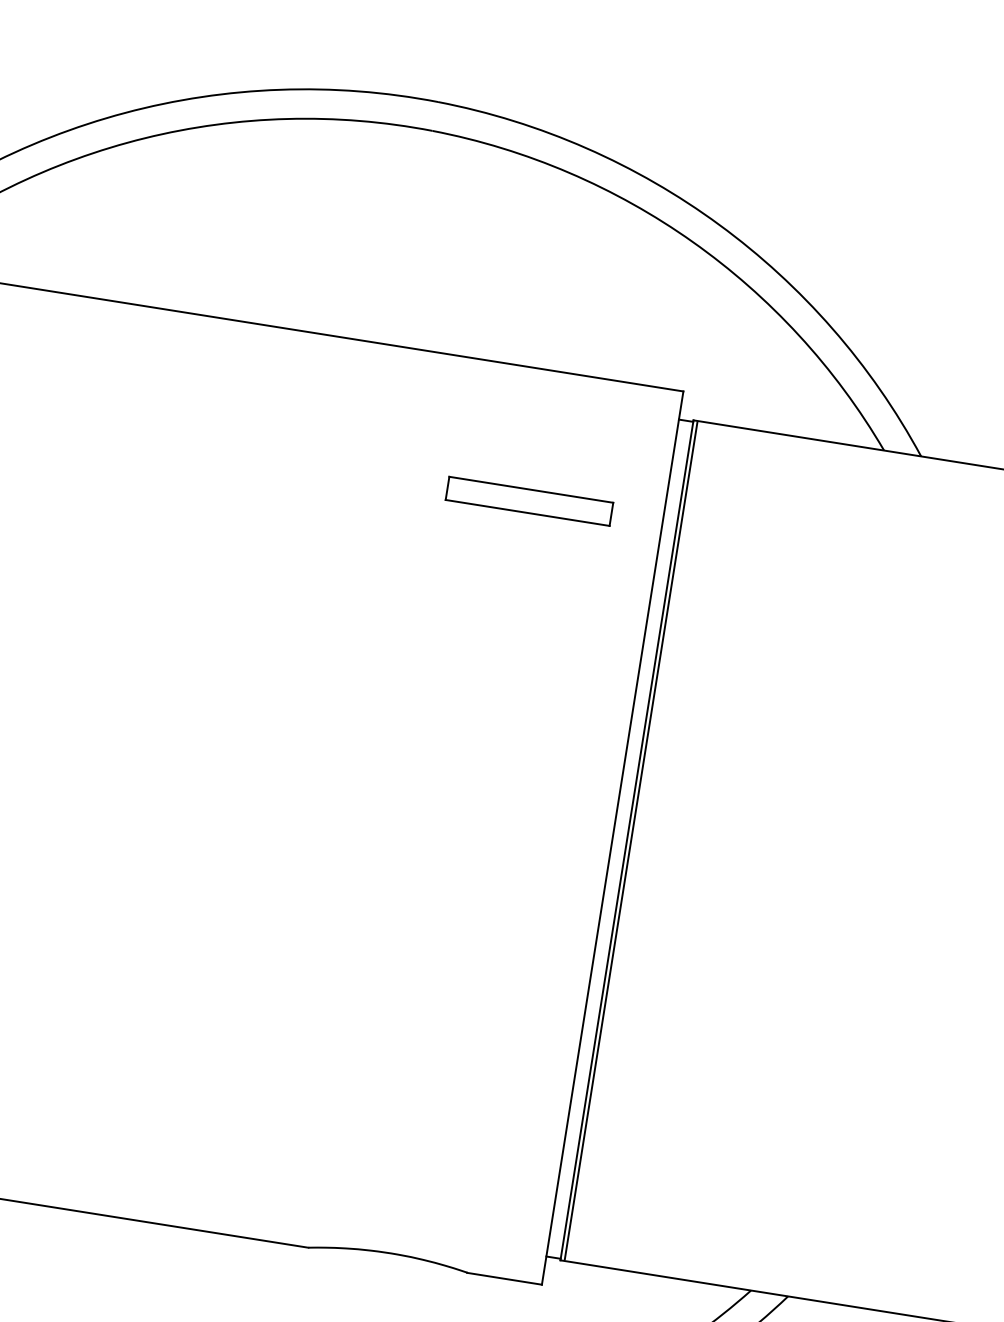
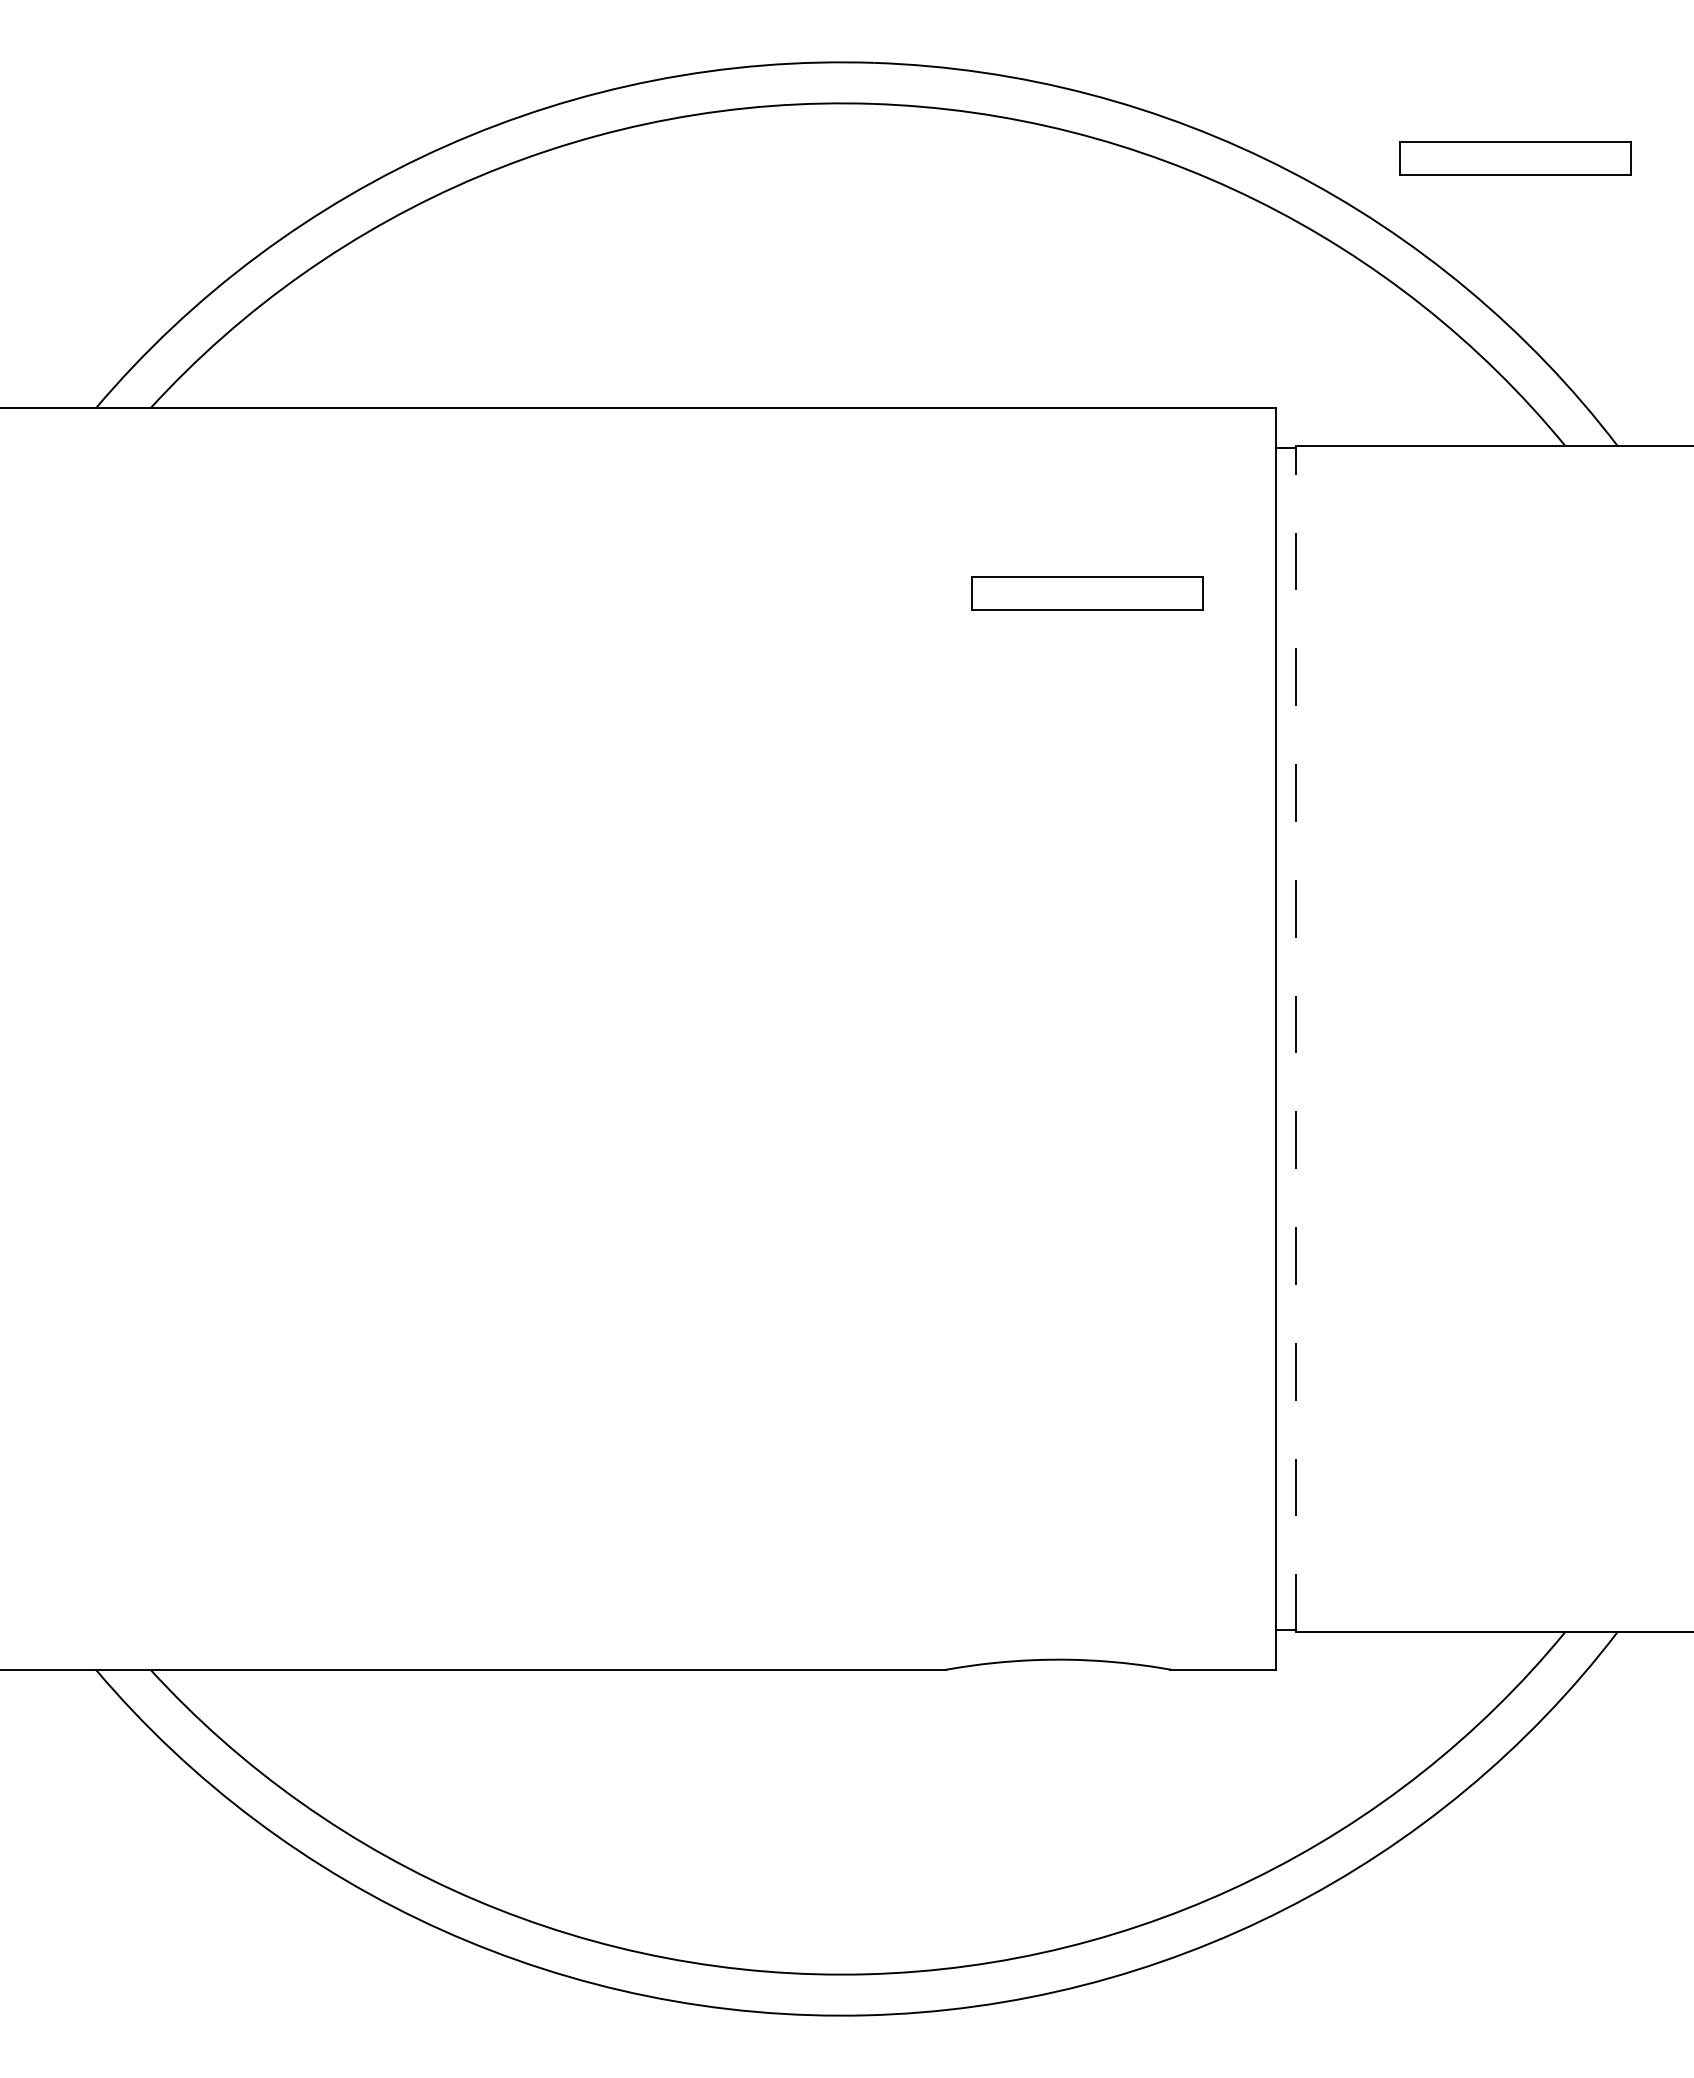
part: (881, 241) -> (1515, 158), added
line: (626, 839) -> (1295, 1038), solid -> dashed
line: (631, 840) -> (1301, 1038), removed

